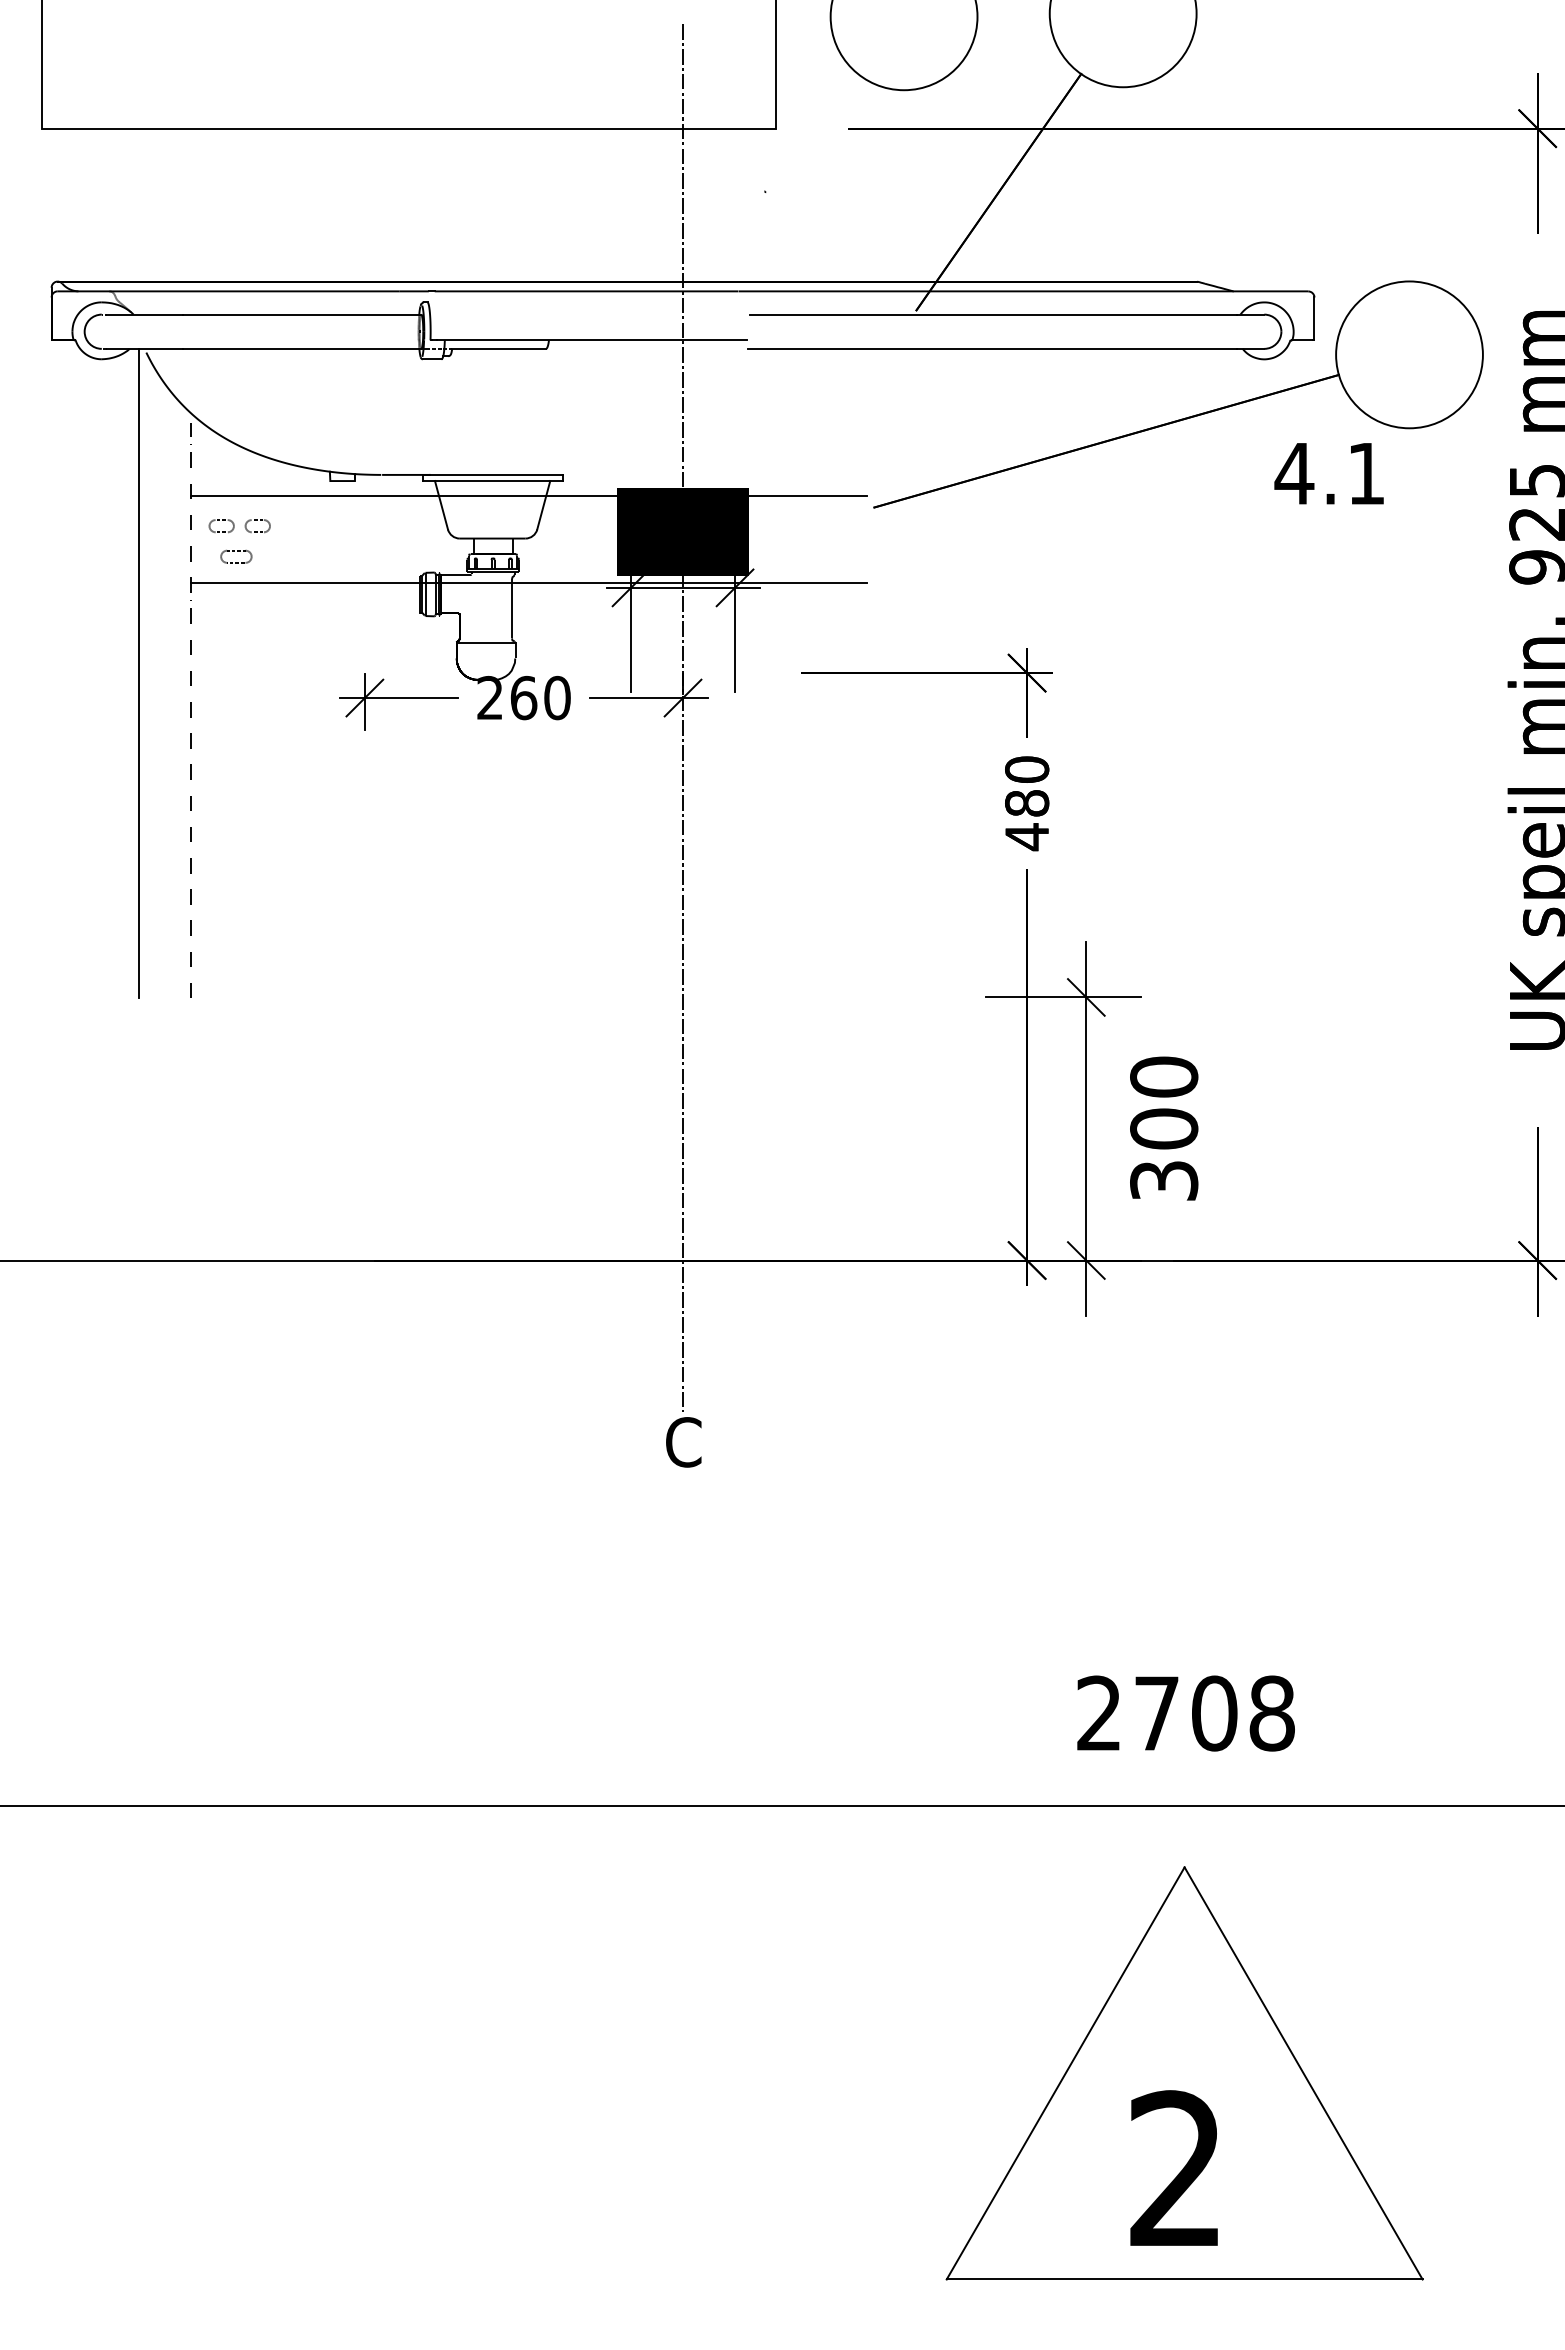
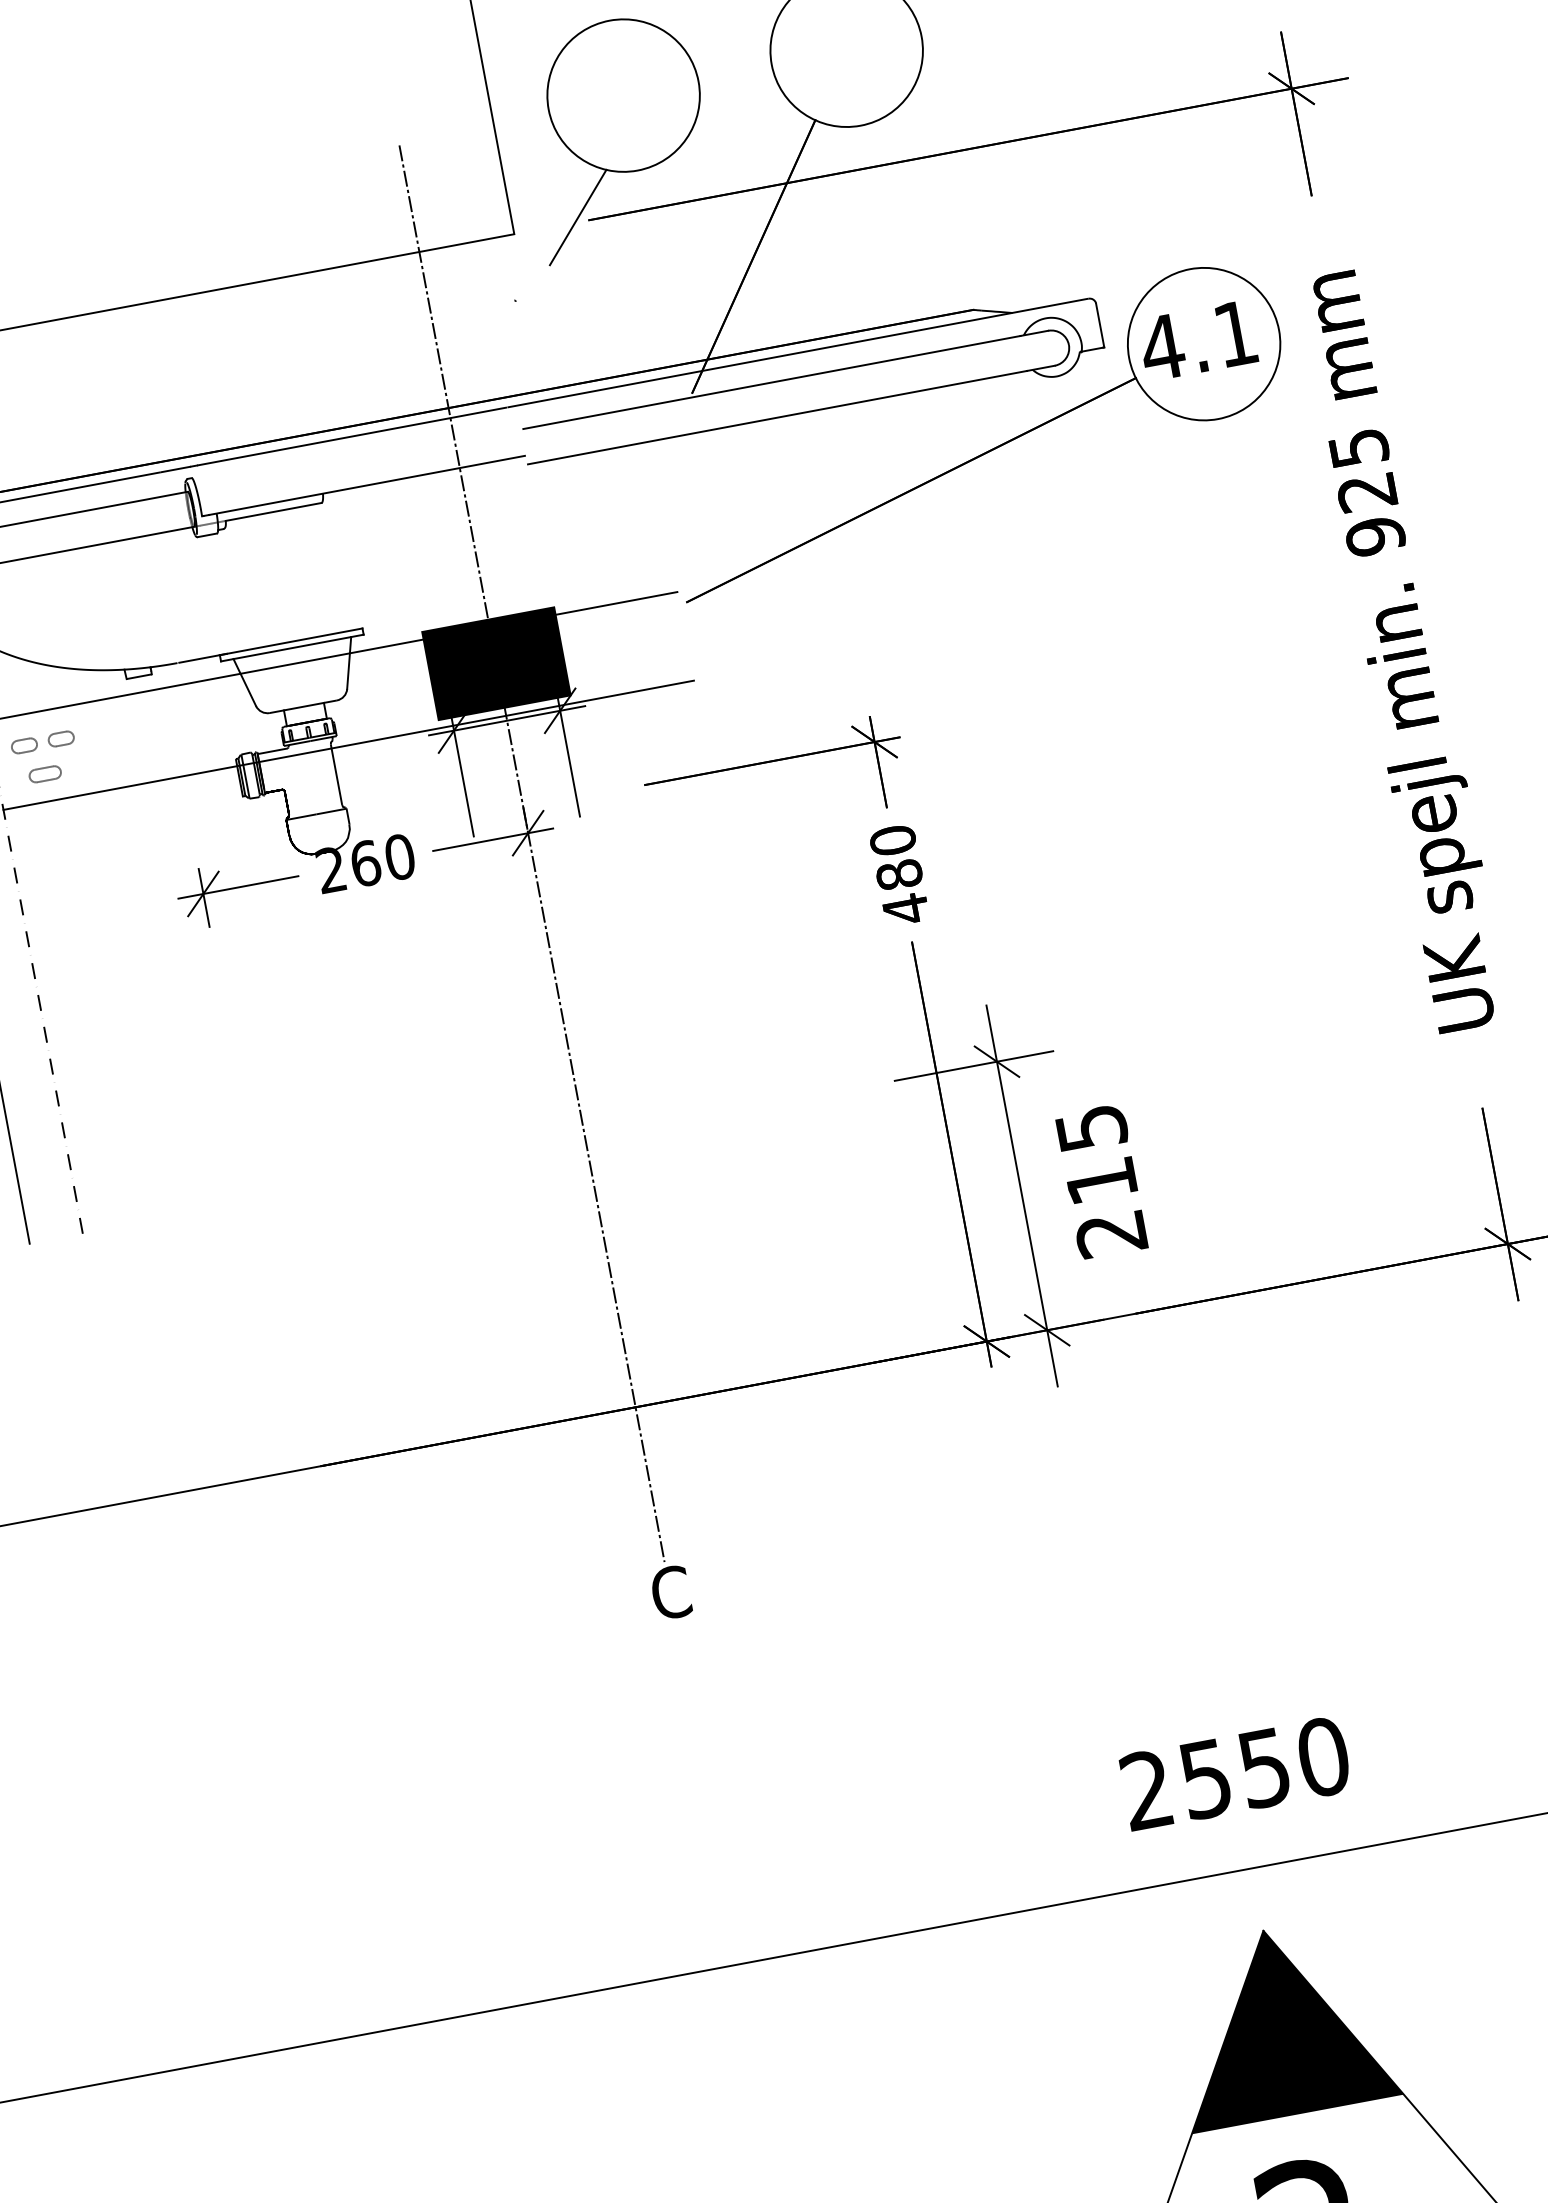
line: (839, 124) -> (578, 217), added
text: (1328, 473) -> (1197, 340), moved
text: (1164, 1128) -> (1101, 1180), 300 -> 215
text: (1215, 1713) -> (1265, 1767), 2708 -> 2550
fill: (1184, 1957) -> (1280, 2022), added

